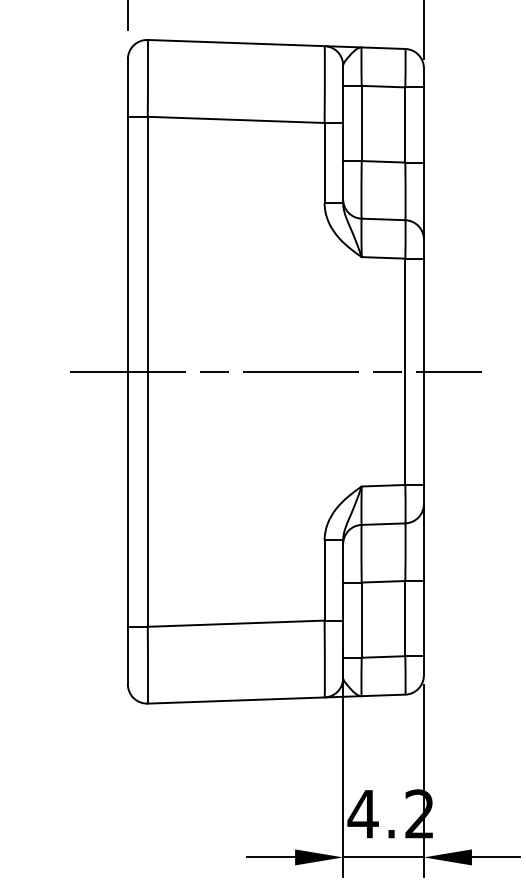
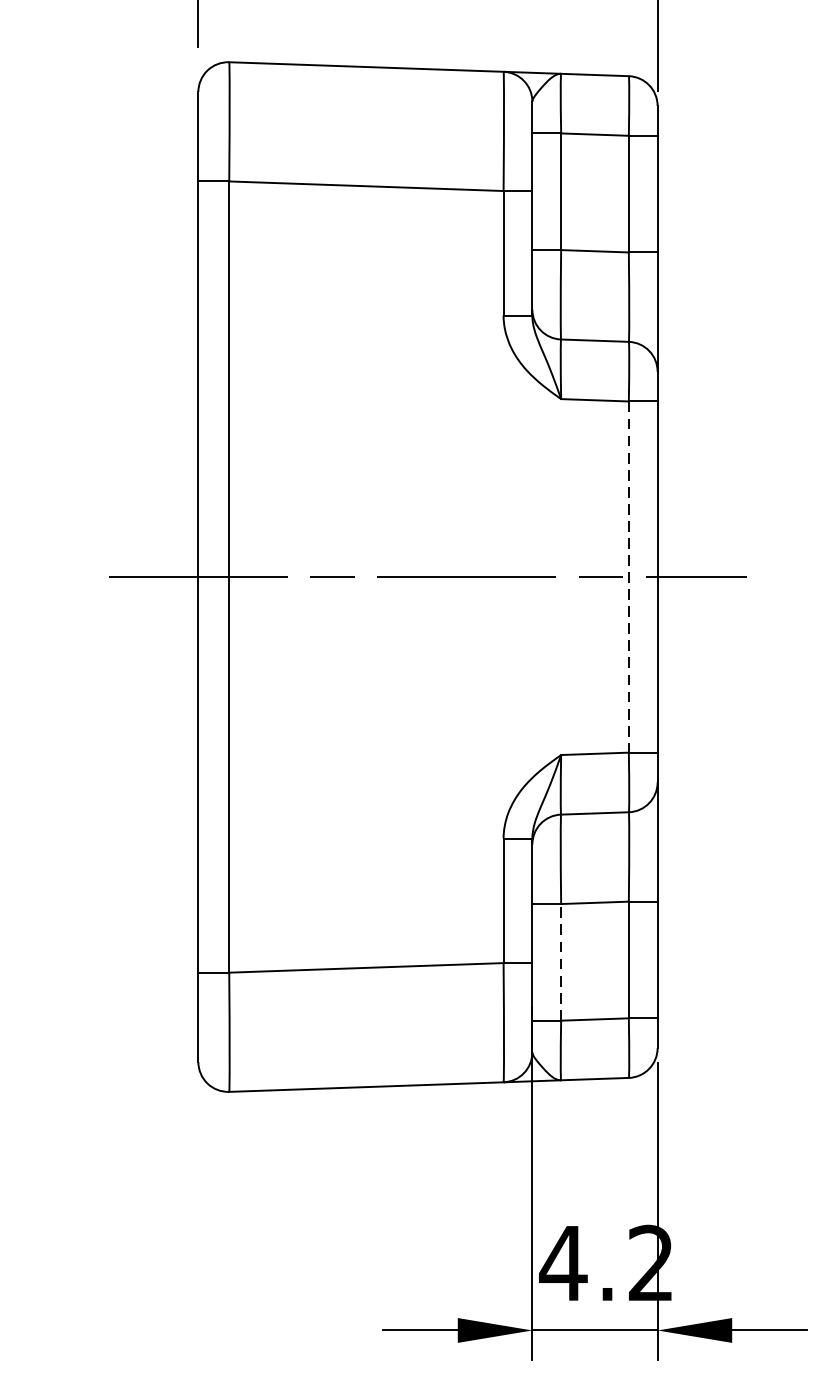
line: (405, 372) -> (629, 578), solid -> dashed
line: (361, 620) -> (560, 962), solid -> dashed

